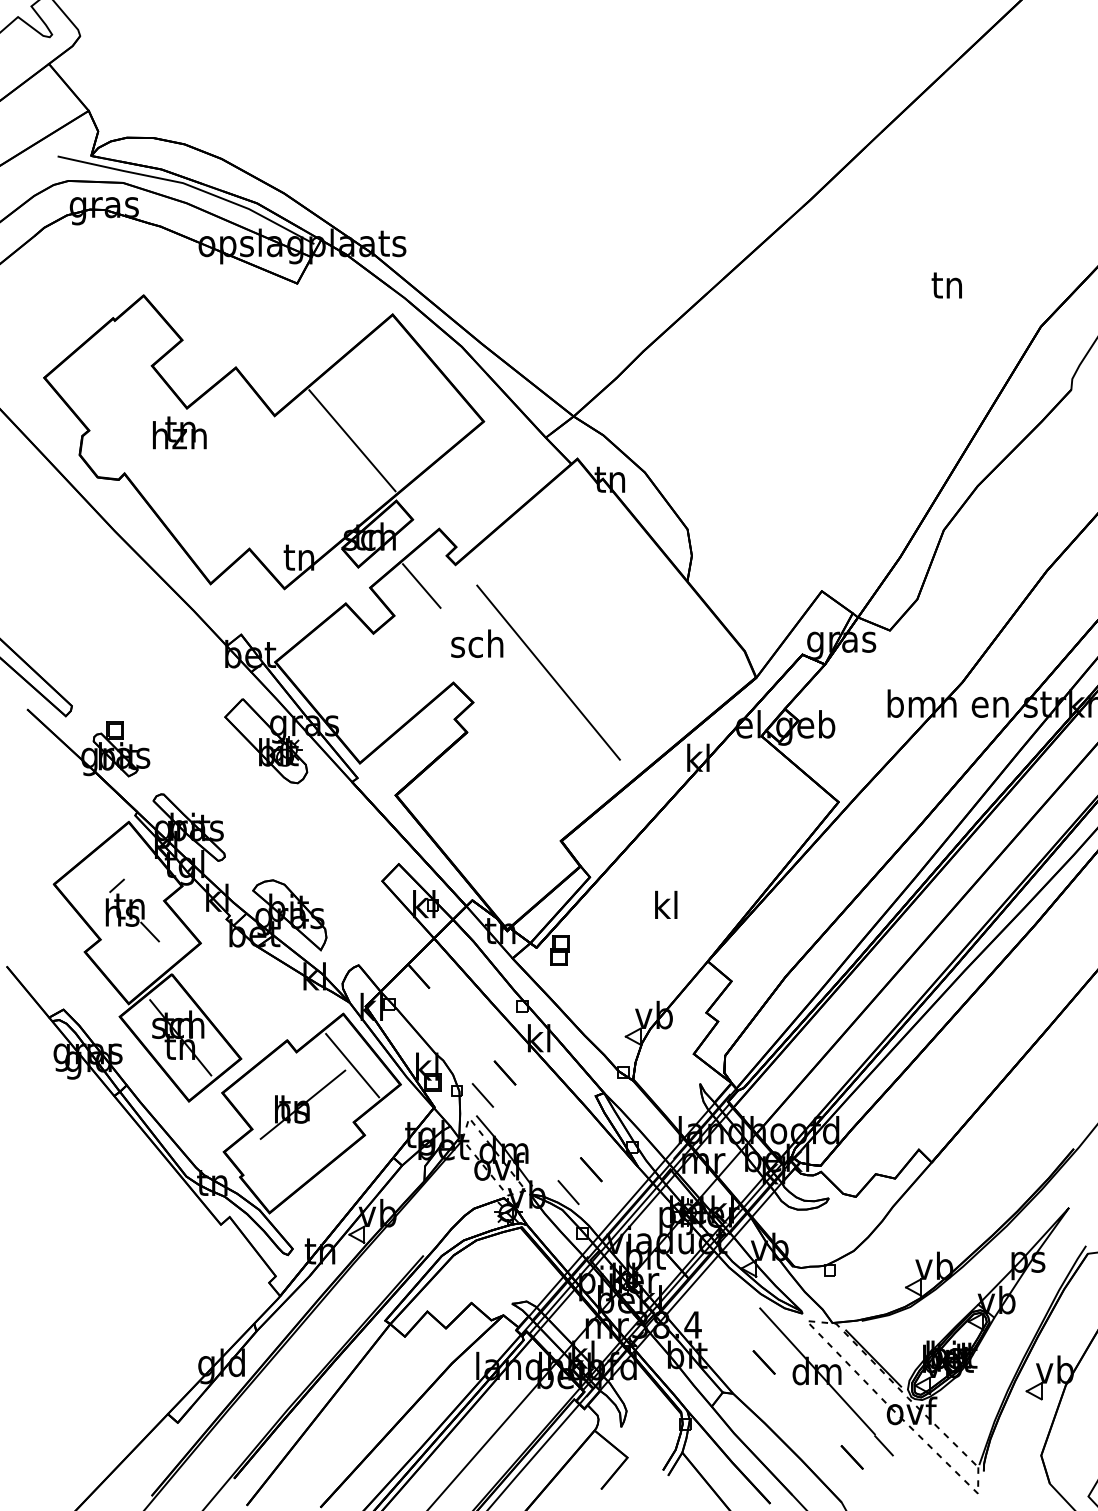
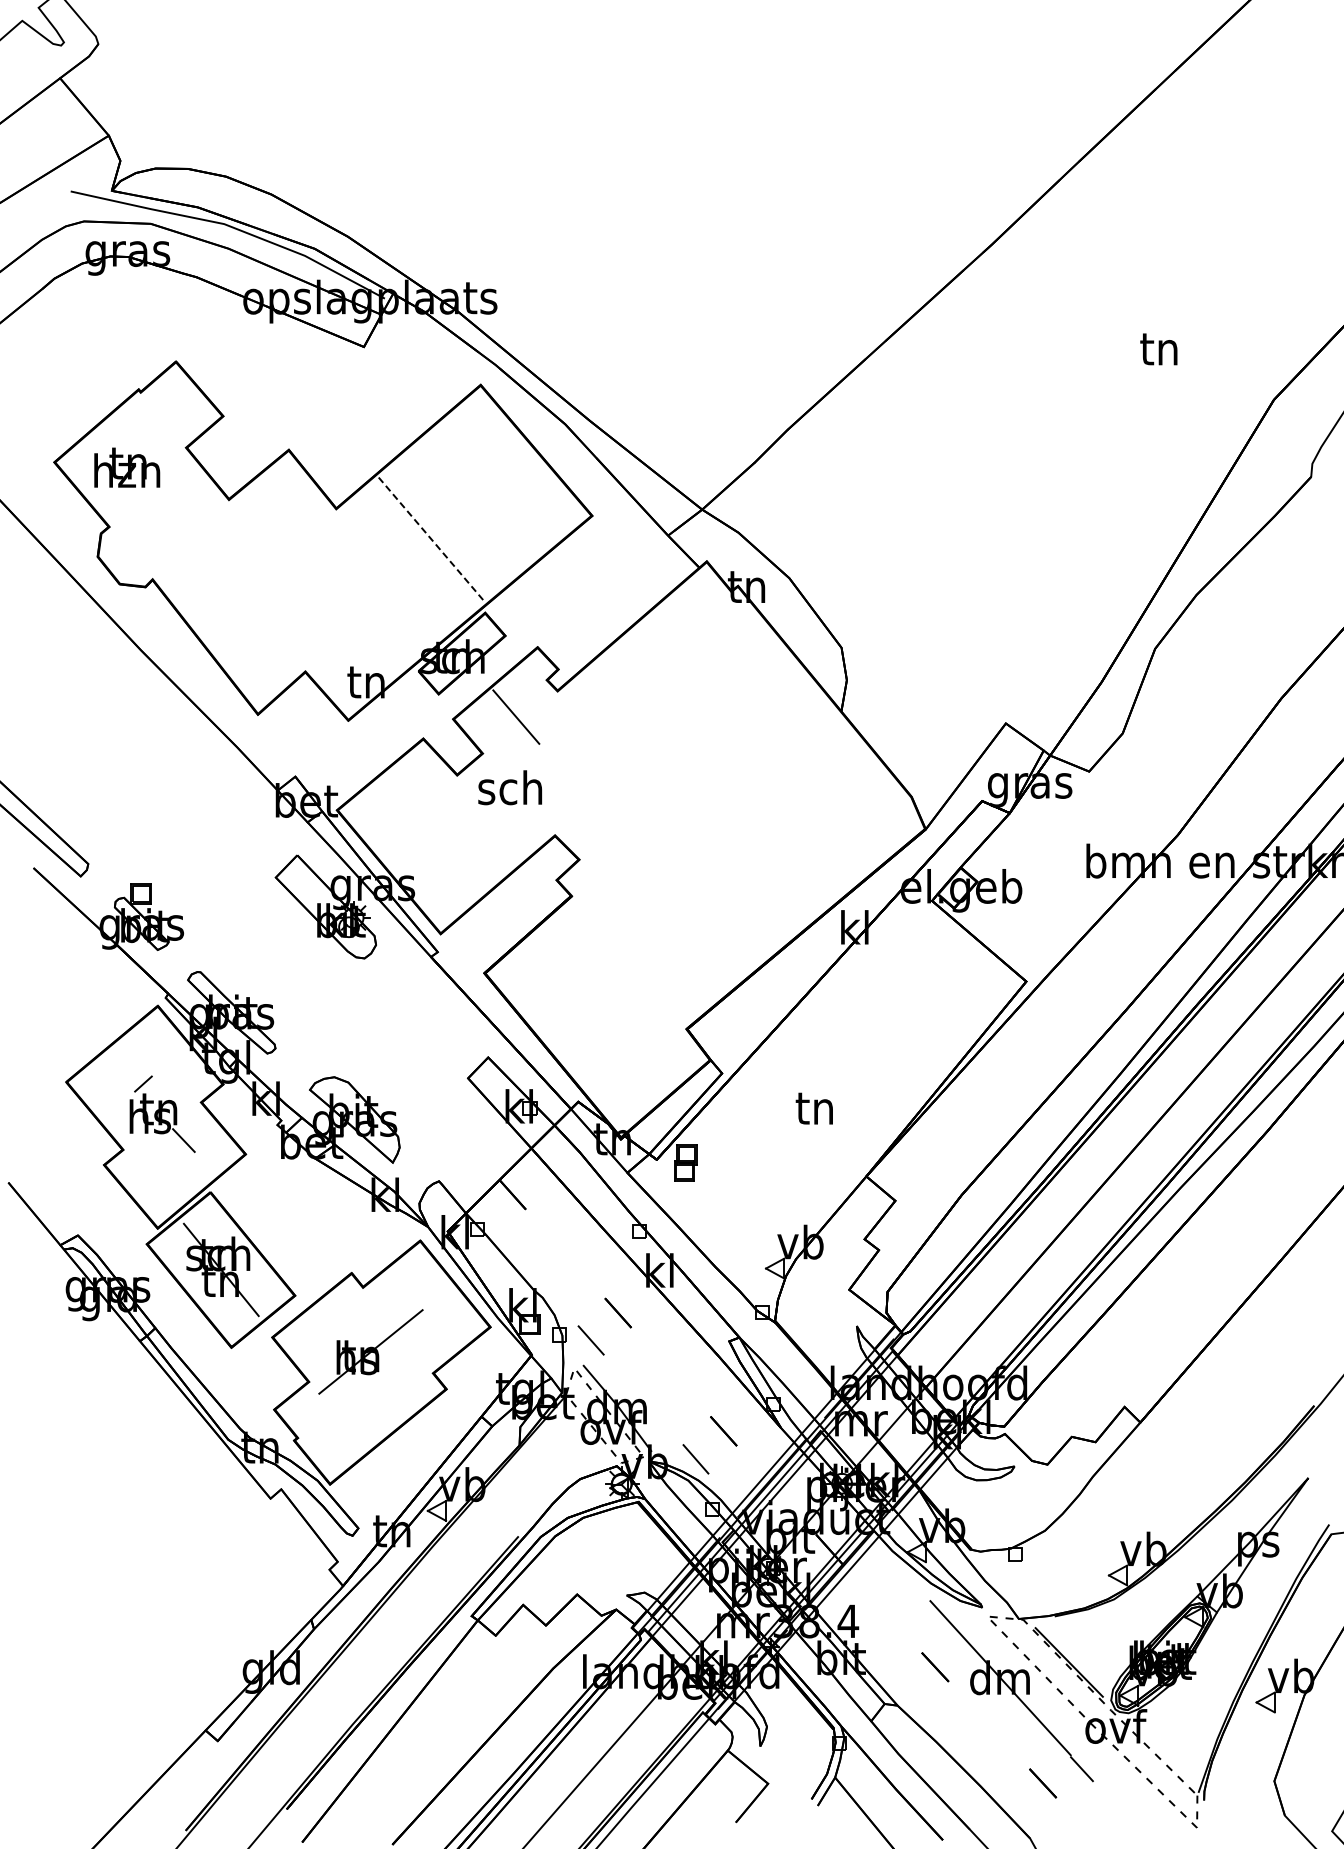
text: (180, 432) -> (127, 467), moved
line: (352, 440) -> (431, 539), solid -> dashed
text: (476, 643) -> (509, 787), moved
line: (548, 672) -> (671, 822), removed
text: (664, 905) -> (813, 1107), kl -> tn
line: (352, 1065) -> (431, 1303), removed

